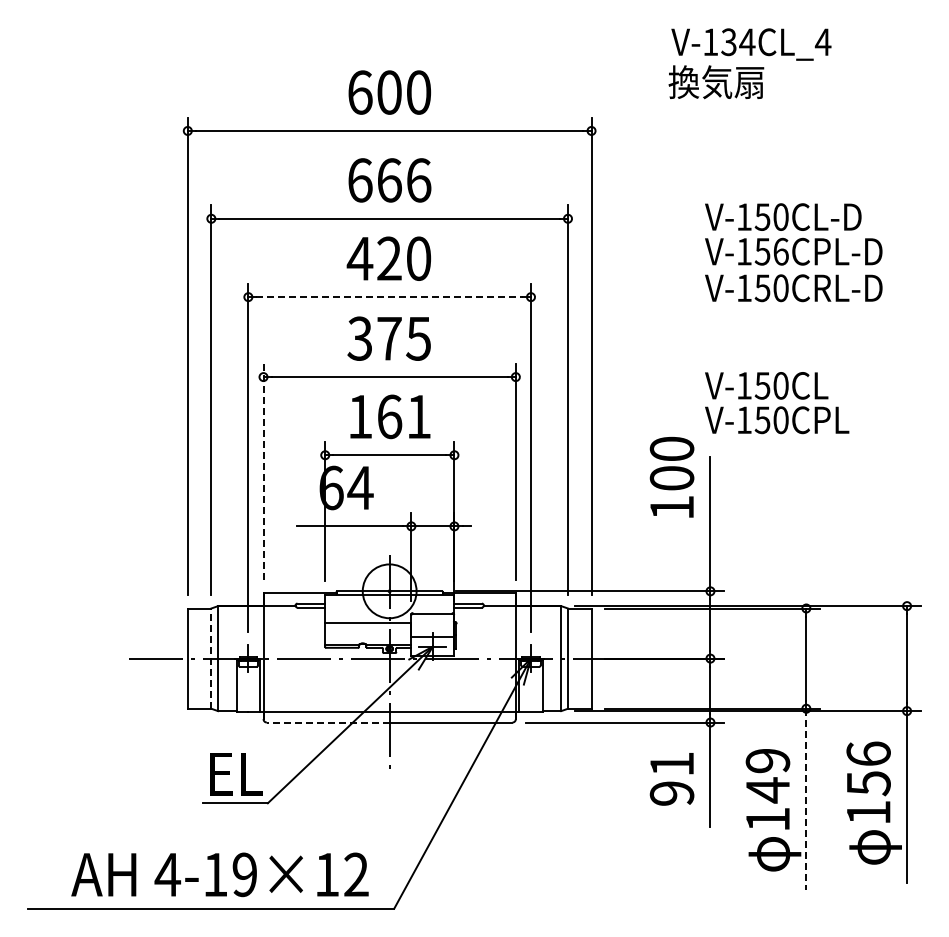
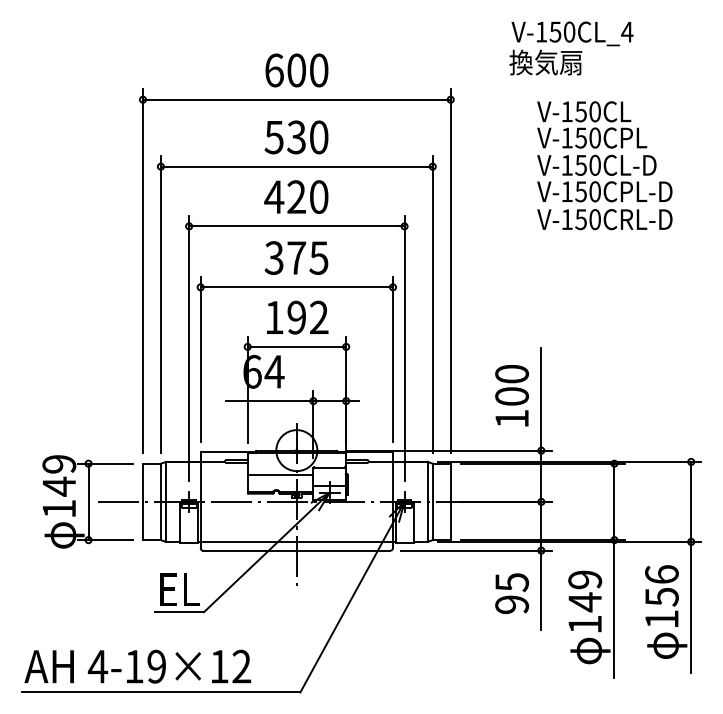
text: (738, 42) -> (562, 32), V-134CL_4 -> V-150CL_4
text: (389, 180) -> (296, 137), 666 -> 530
text: (780, 251) -> (594, 191), V-156CPL-D -> V-150CPL-D
line: (390, 297) -> (297, 226), dashed -> solid
text: (777, 403) -> (592, 125), moved
text: (404, 416) -> (308, 317), 161 -> 192
line: (263, 471) -> (200, 359), dashed -> solid
text: (671, 477) -> (511, 395), moved
part: (114, 658) -> (87, 501), added
line: (211, 658) -> (161, 501), dashed -> solid
line: (327, 722) -> (249, 550), dashed -> solid
text: (672, 764) -> (512, 582), 91 -> 95
line: (806, 799) -> (614, 609), dashed -> solid
text: (219, 874) -> (137, 666), moved

